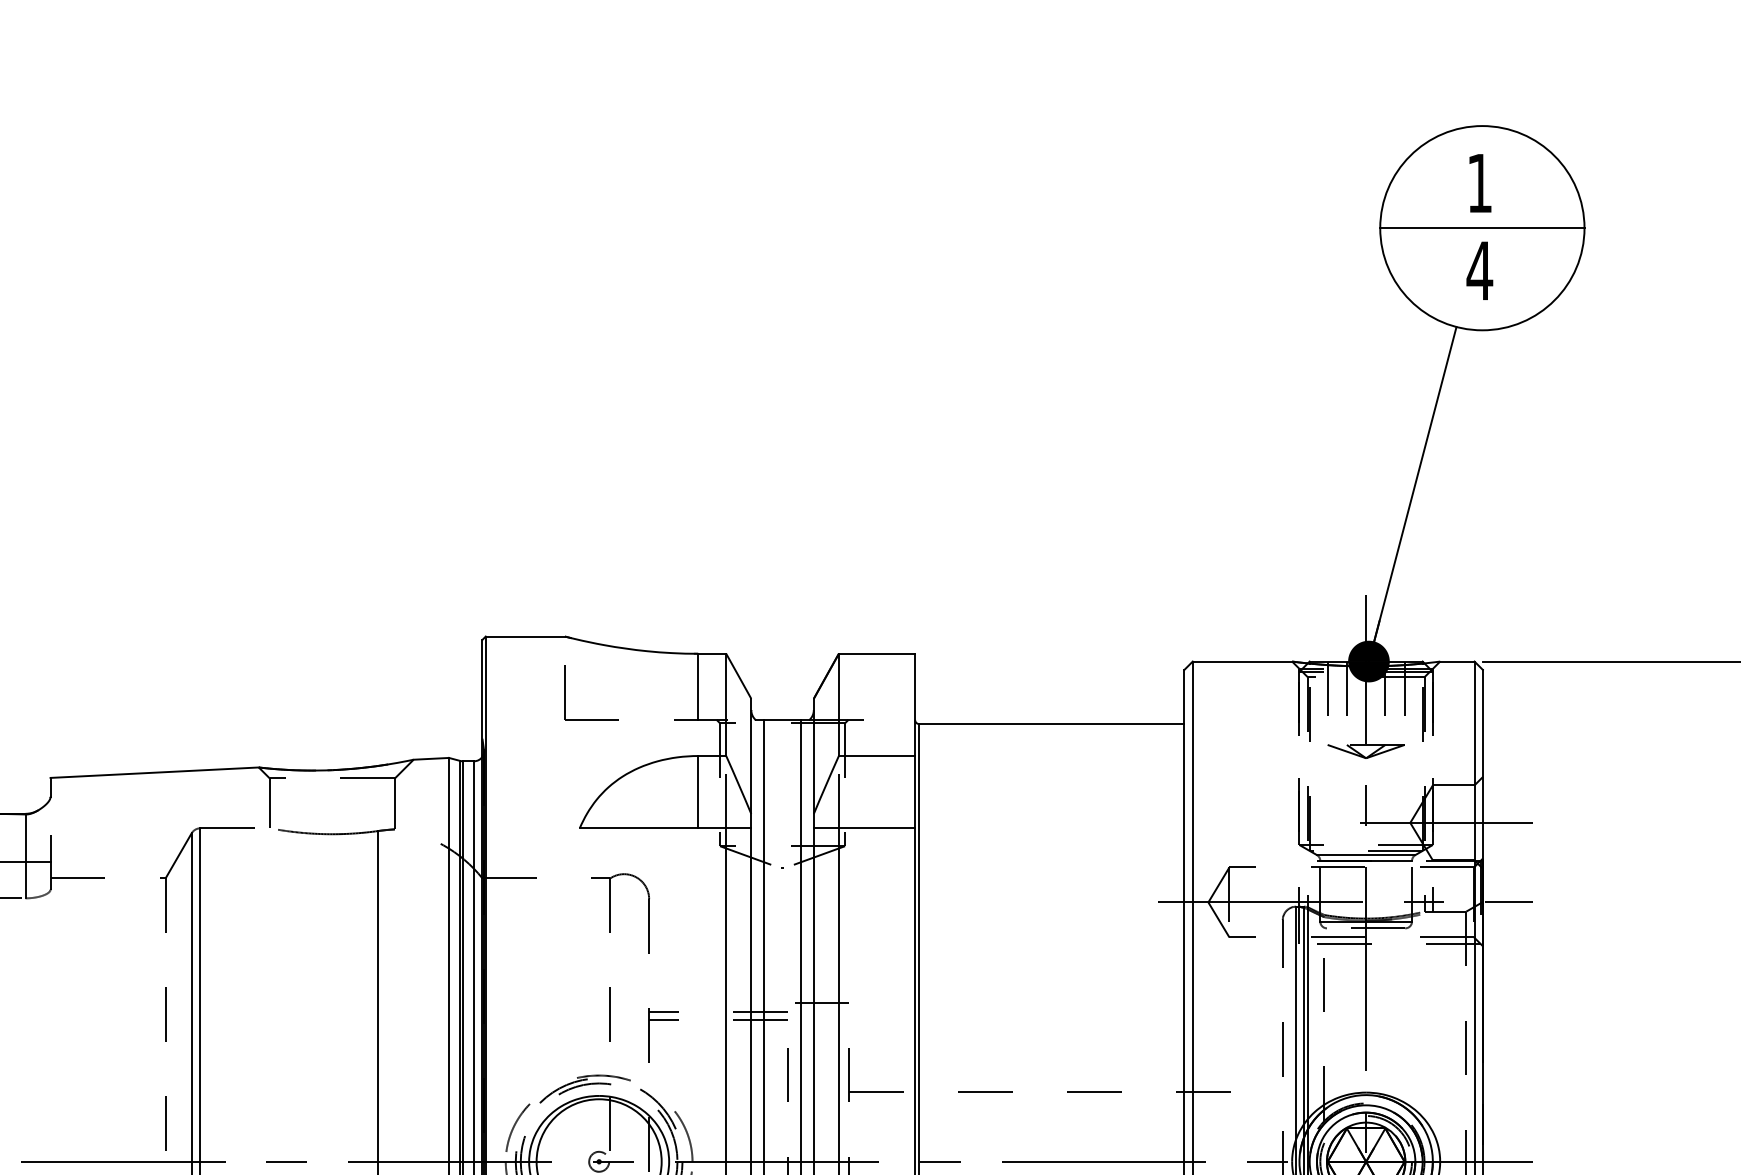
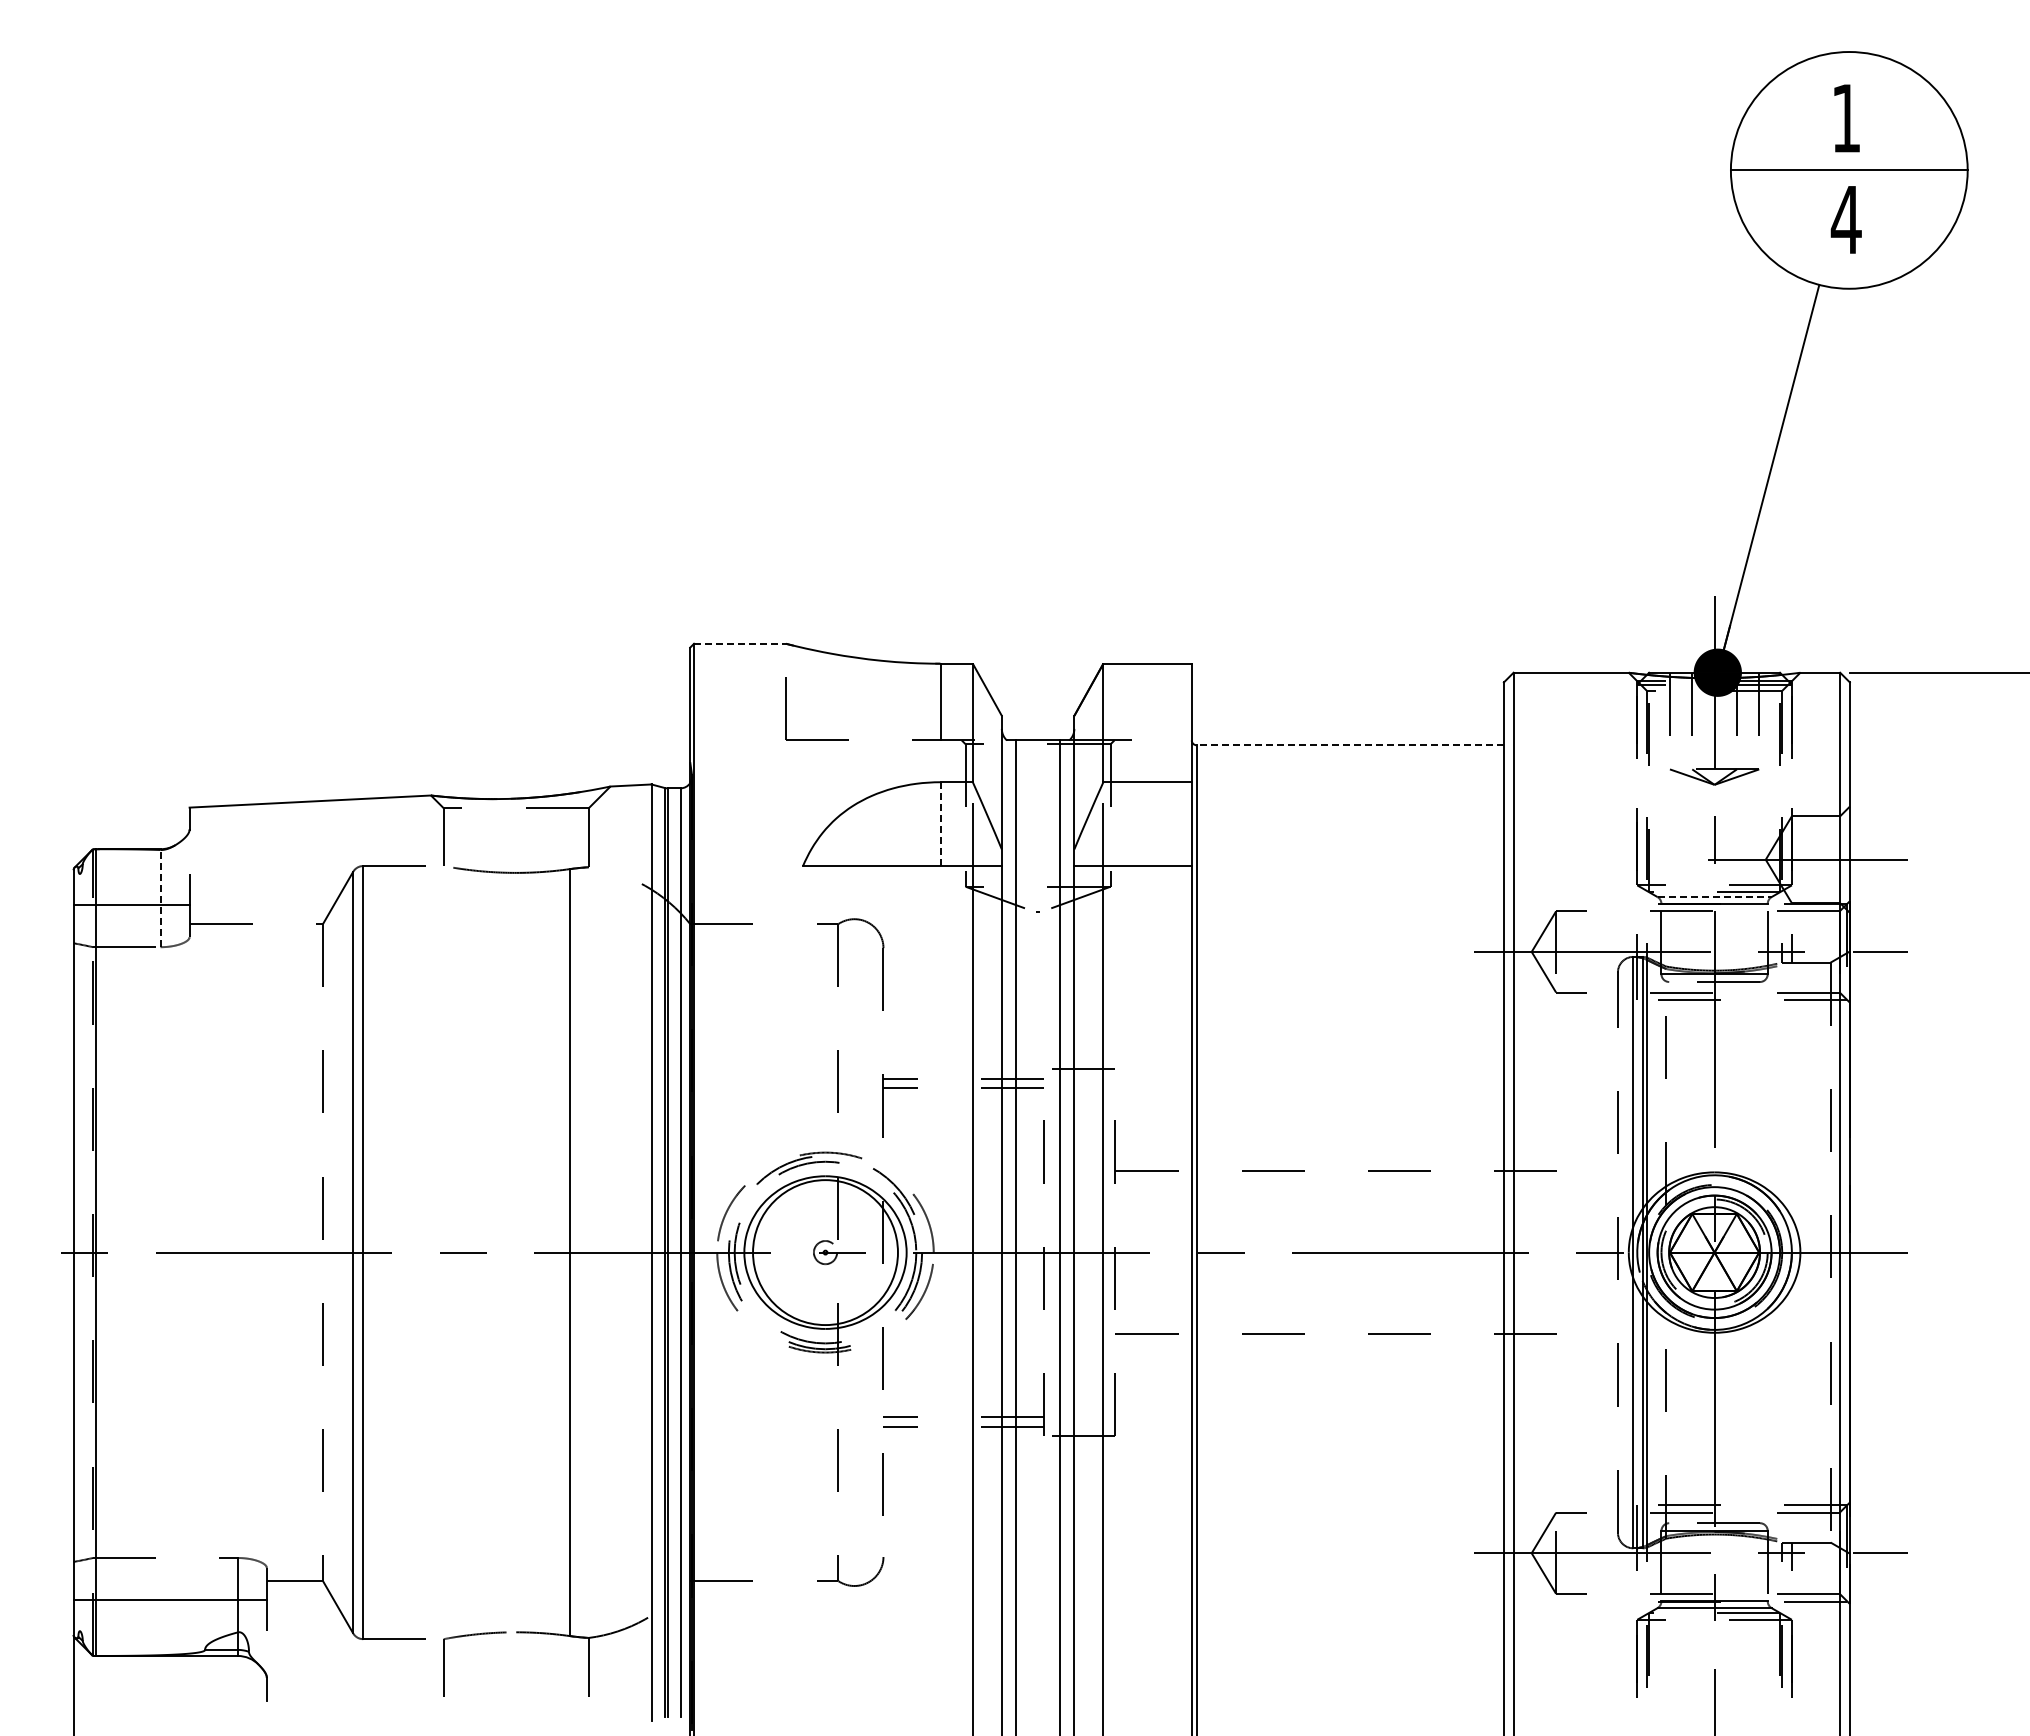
line: (524, 636) -> (739, 643), solid -> dashed
line: (1052, 724) -> (1350, 745), solid -> dashed
line: (698, 792) -> (940, 824), solid -> dashed
line: (1366, 855) -> (1715, 897), solid -> dashed
line: (25, 856) -> (160, 898), solid -> dashed

